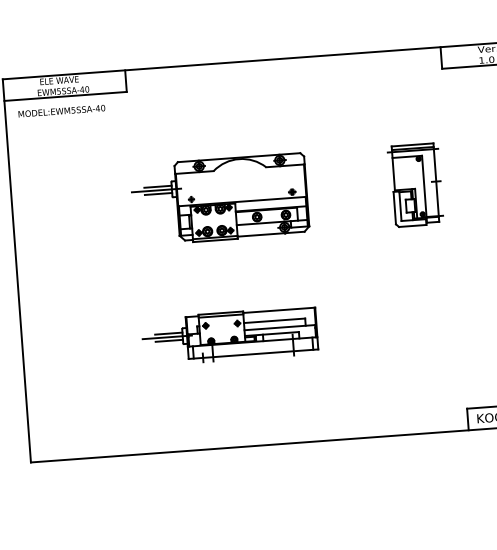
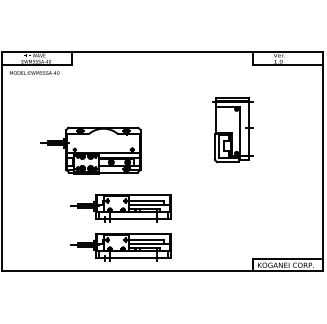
part: (415, 184) -> (232, 129), size x1.4
part: (219, 198) -> (90, 150), moved
part: (234, 405) -> (120, 247), added

